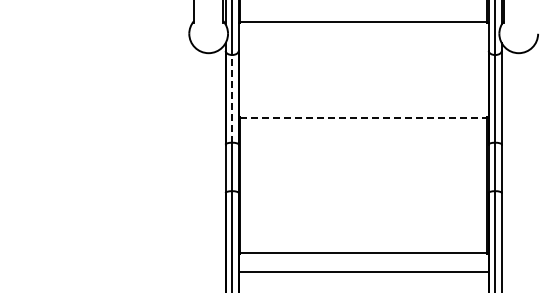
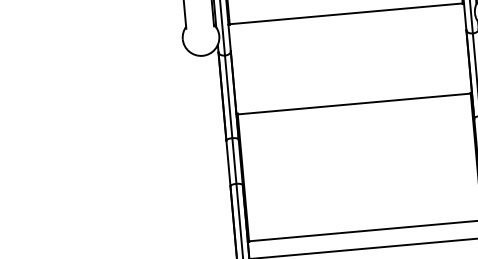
line: (232, 98) -> (228, 96), dashed -> solid
line: (363, 118) -> (354, 104), dashed -> solid

